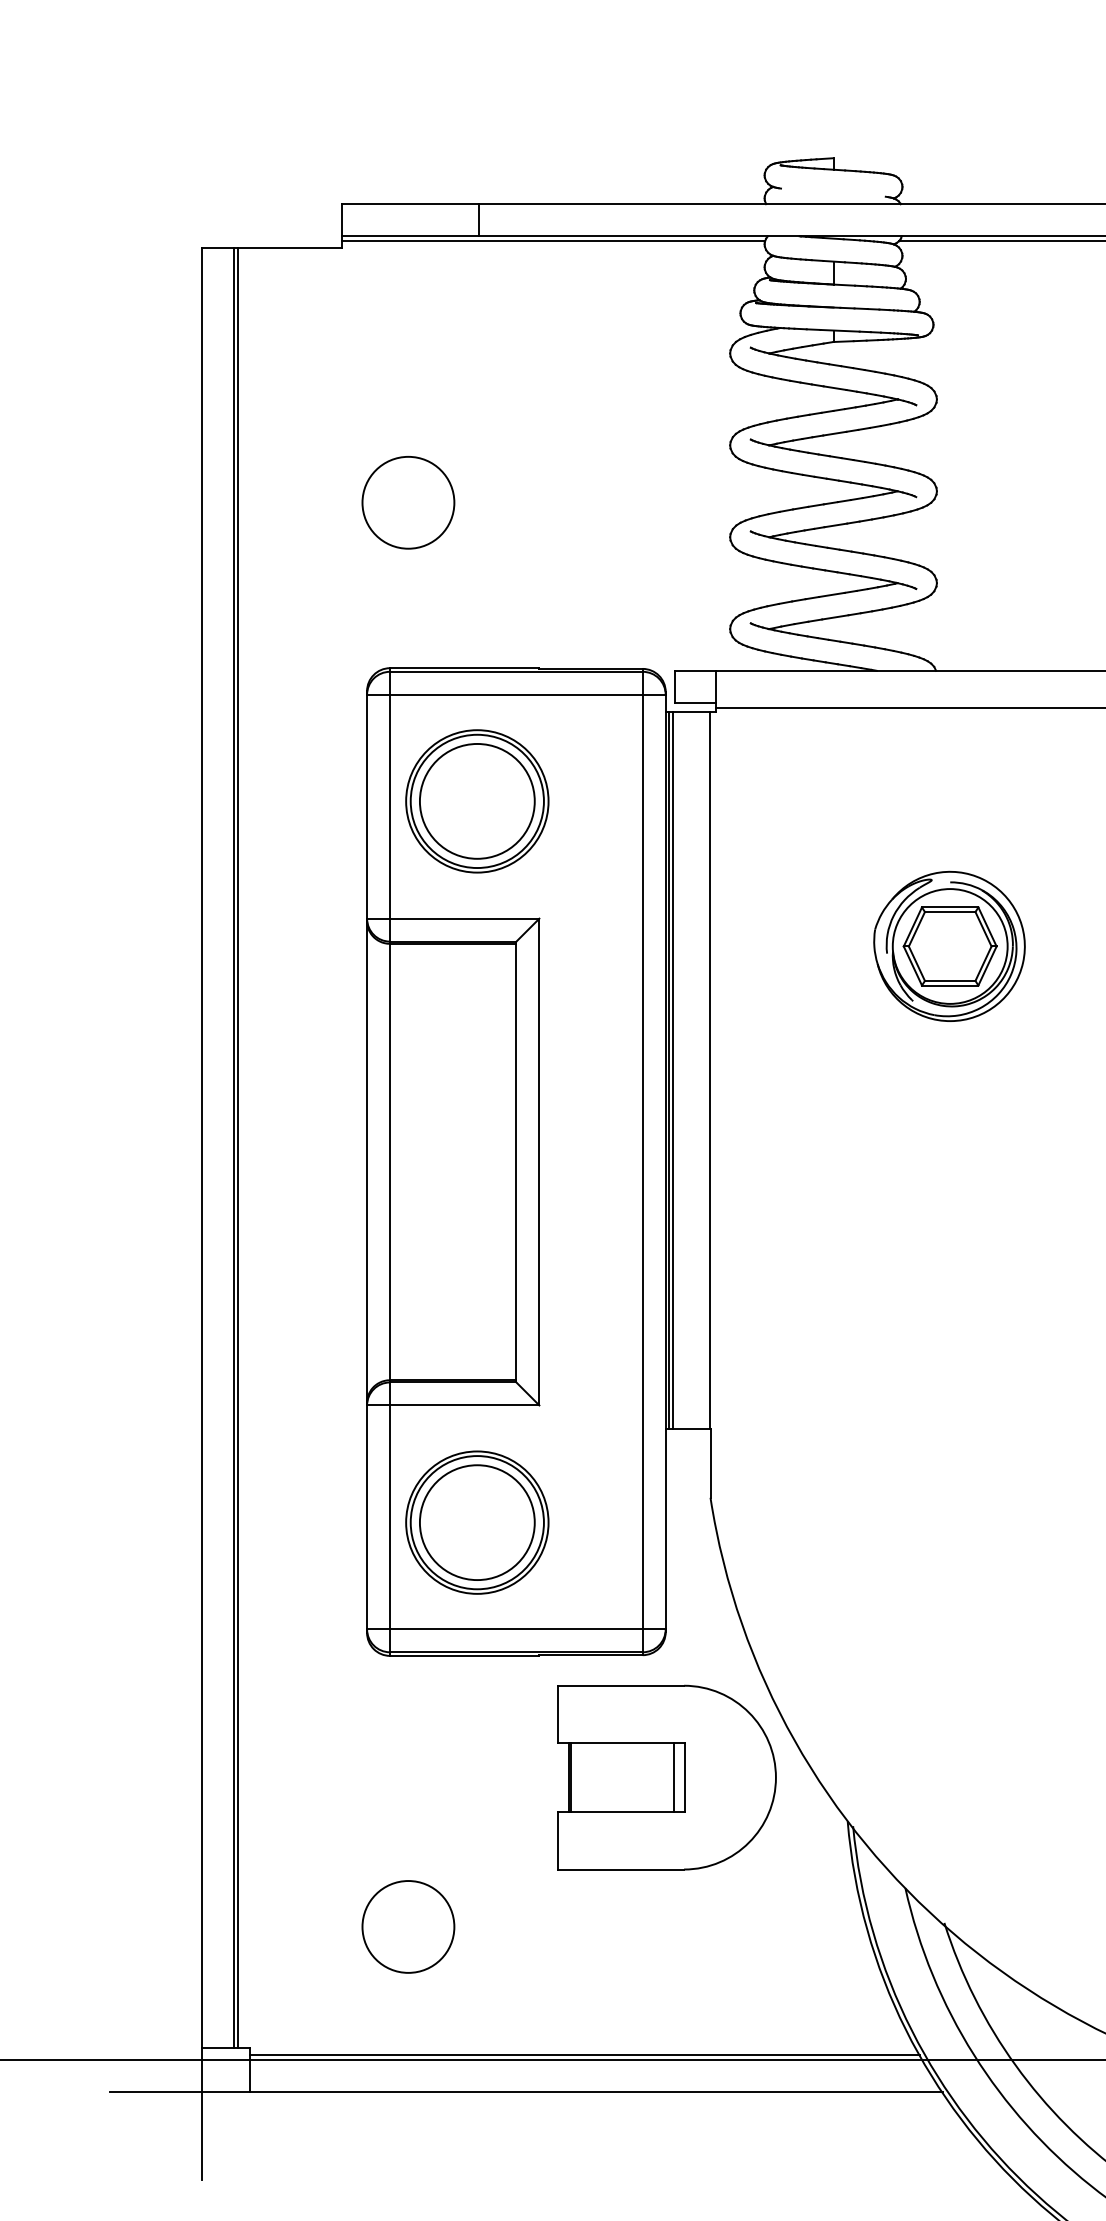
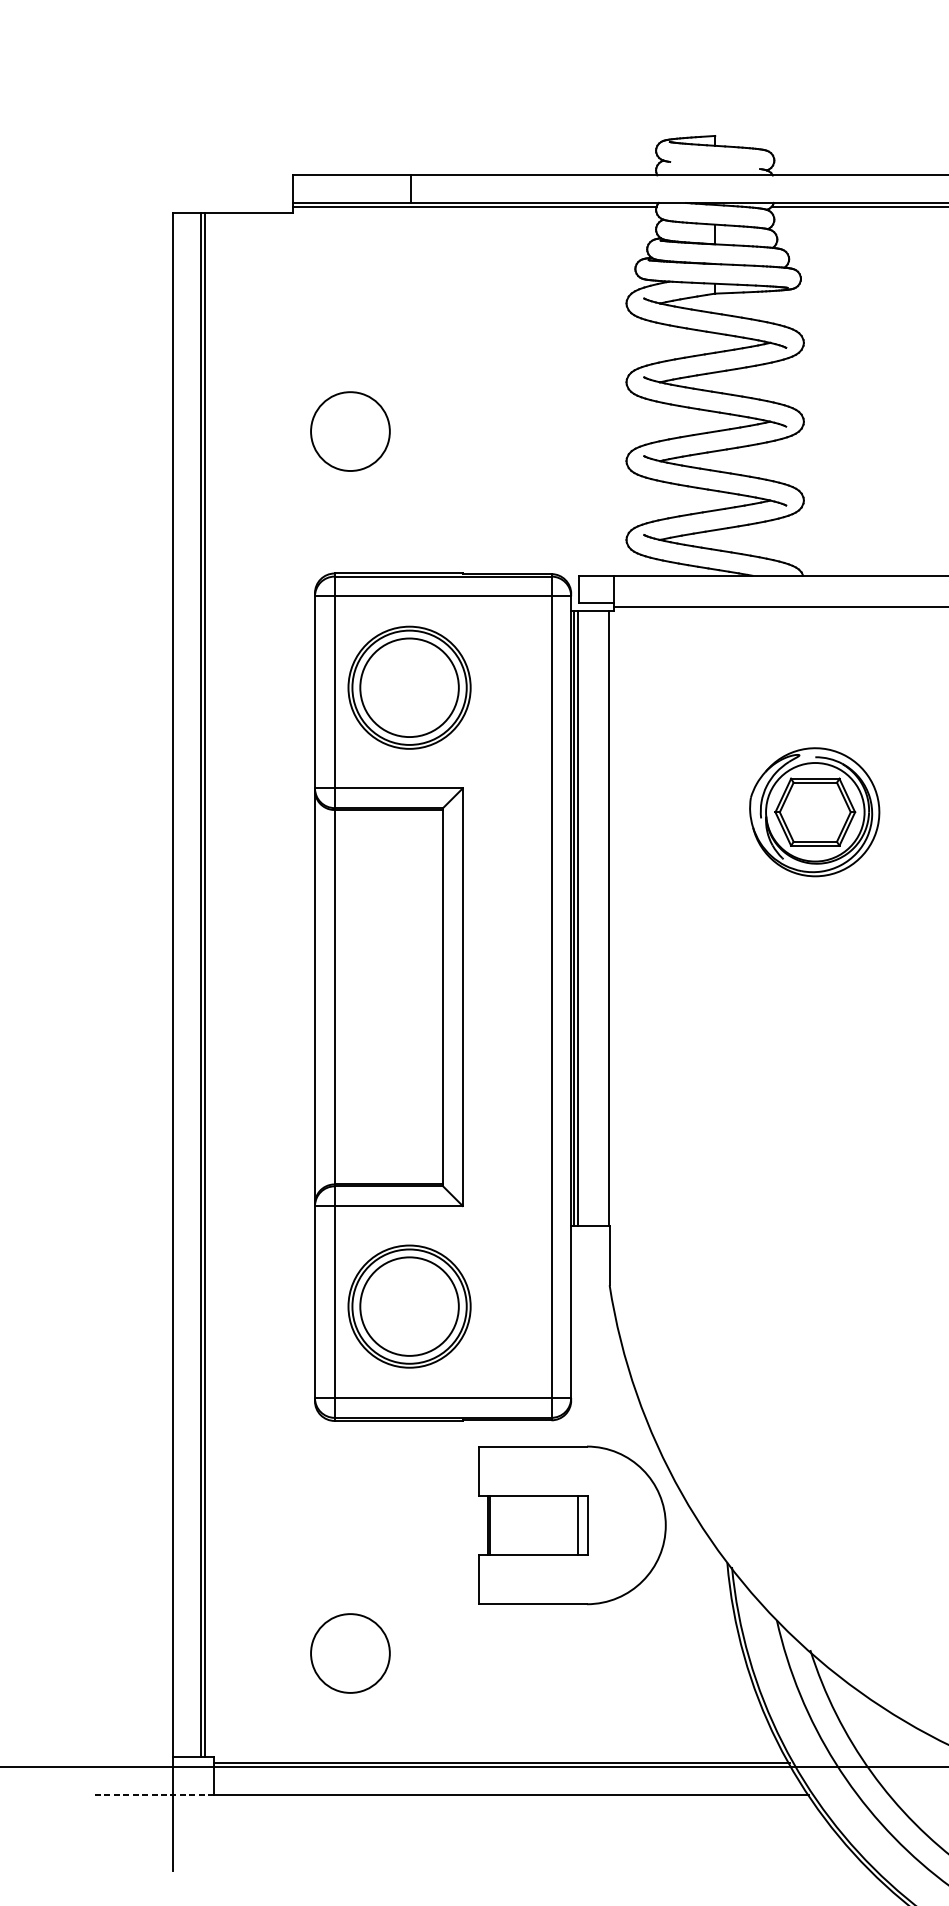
line: (179, 2091) -> (154, 1794), solid -> dashed

